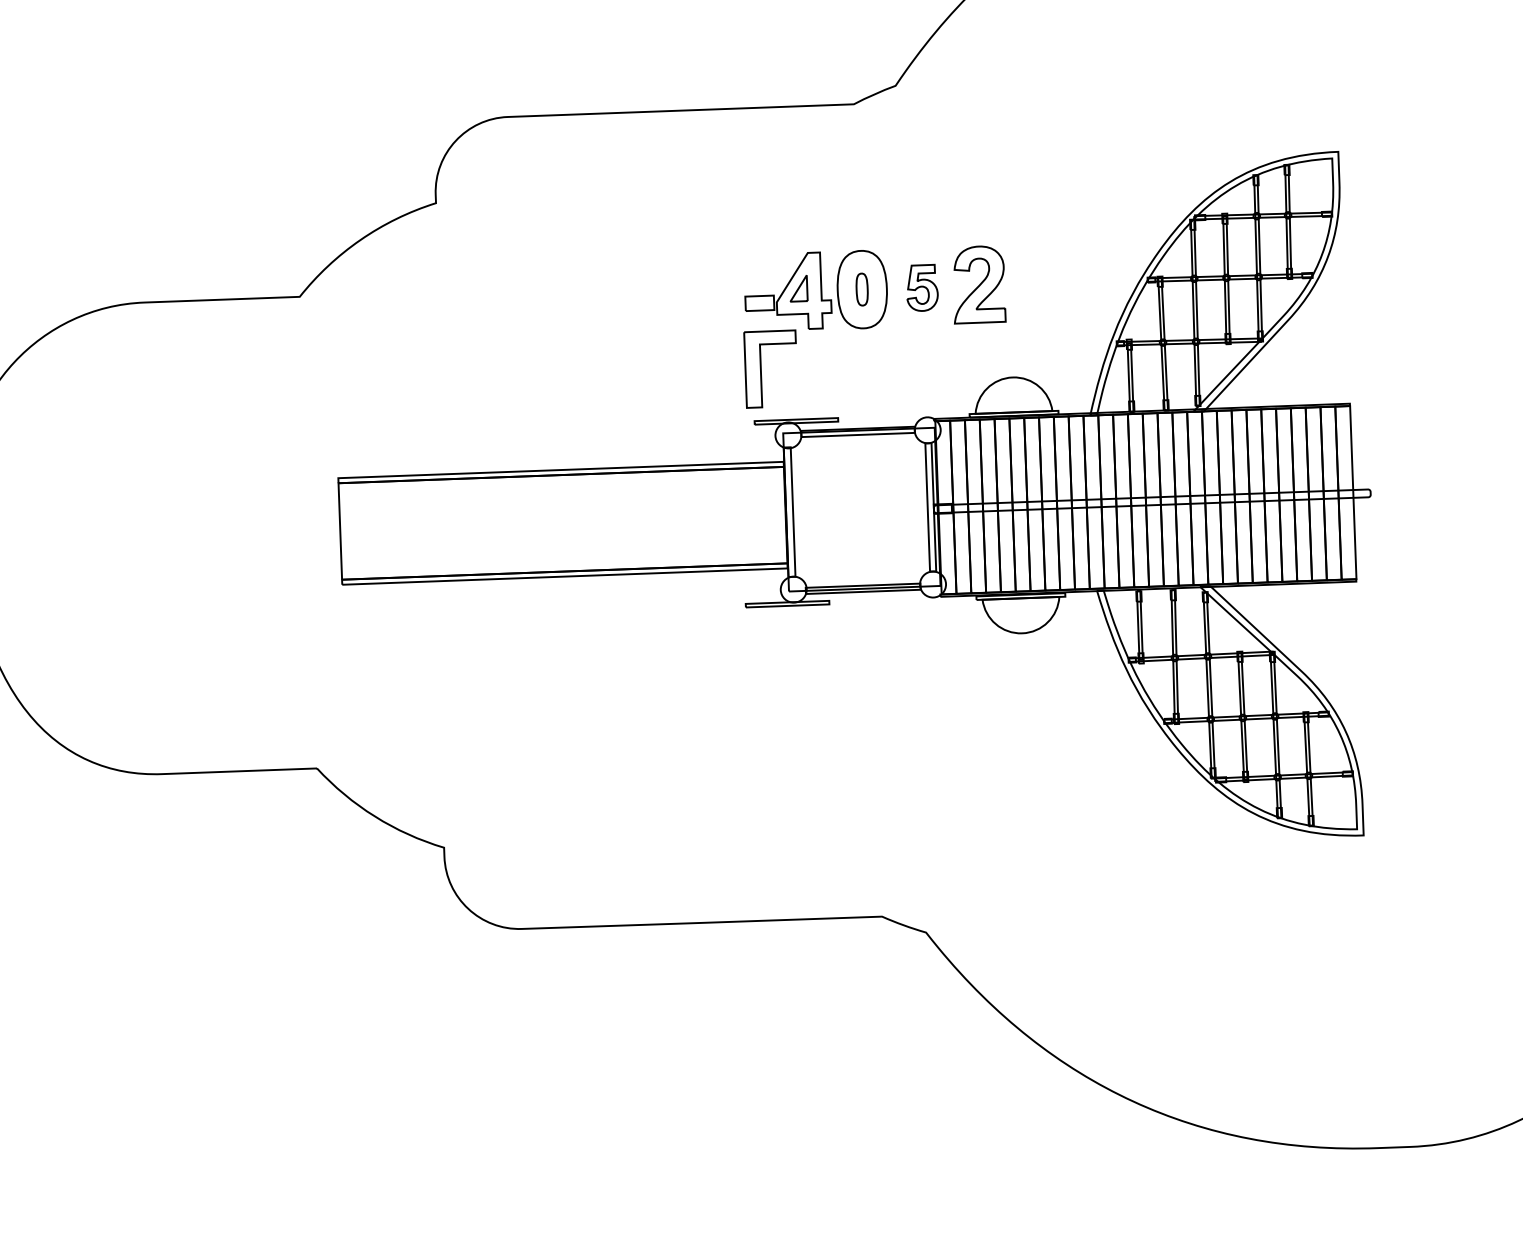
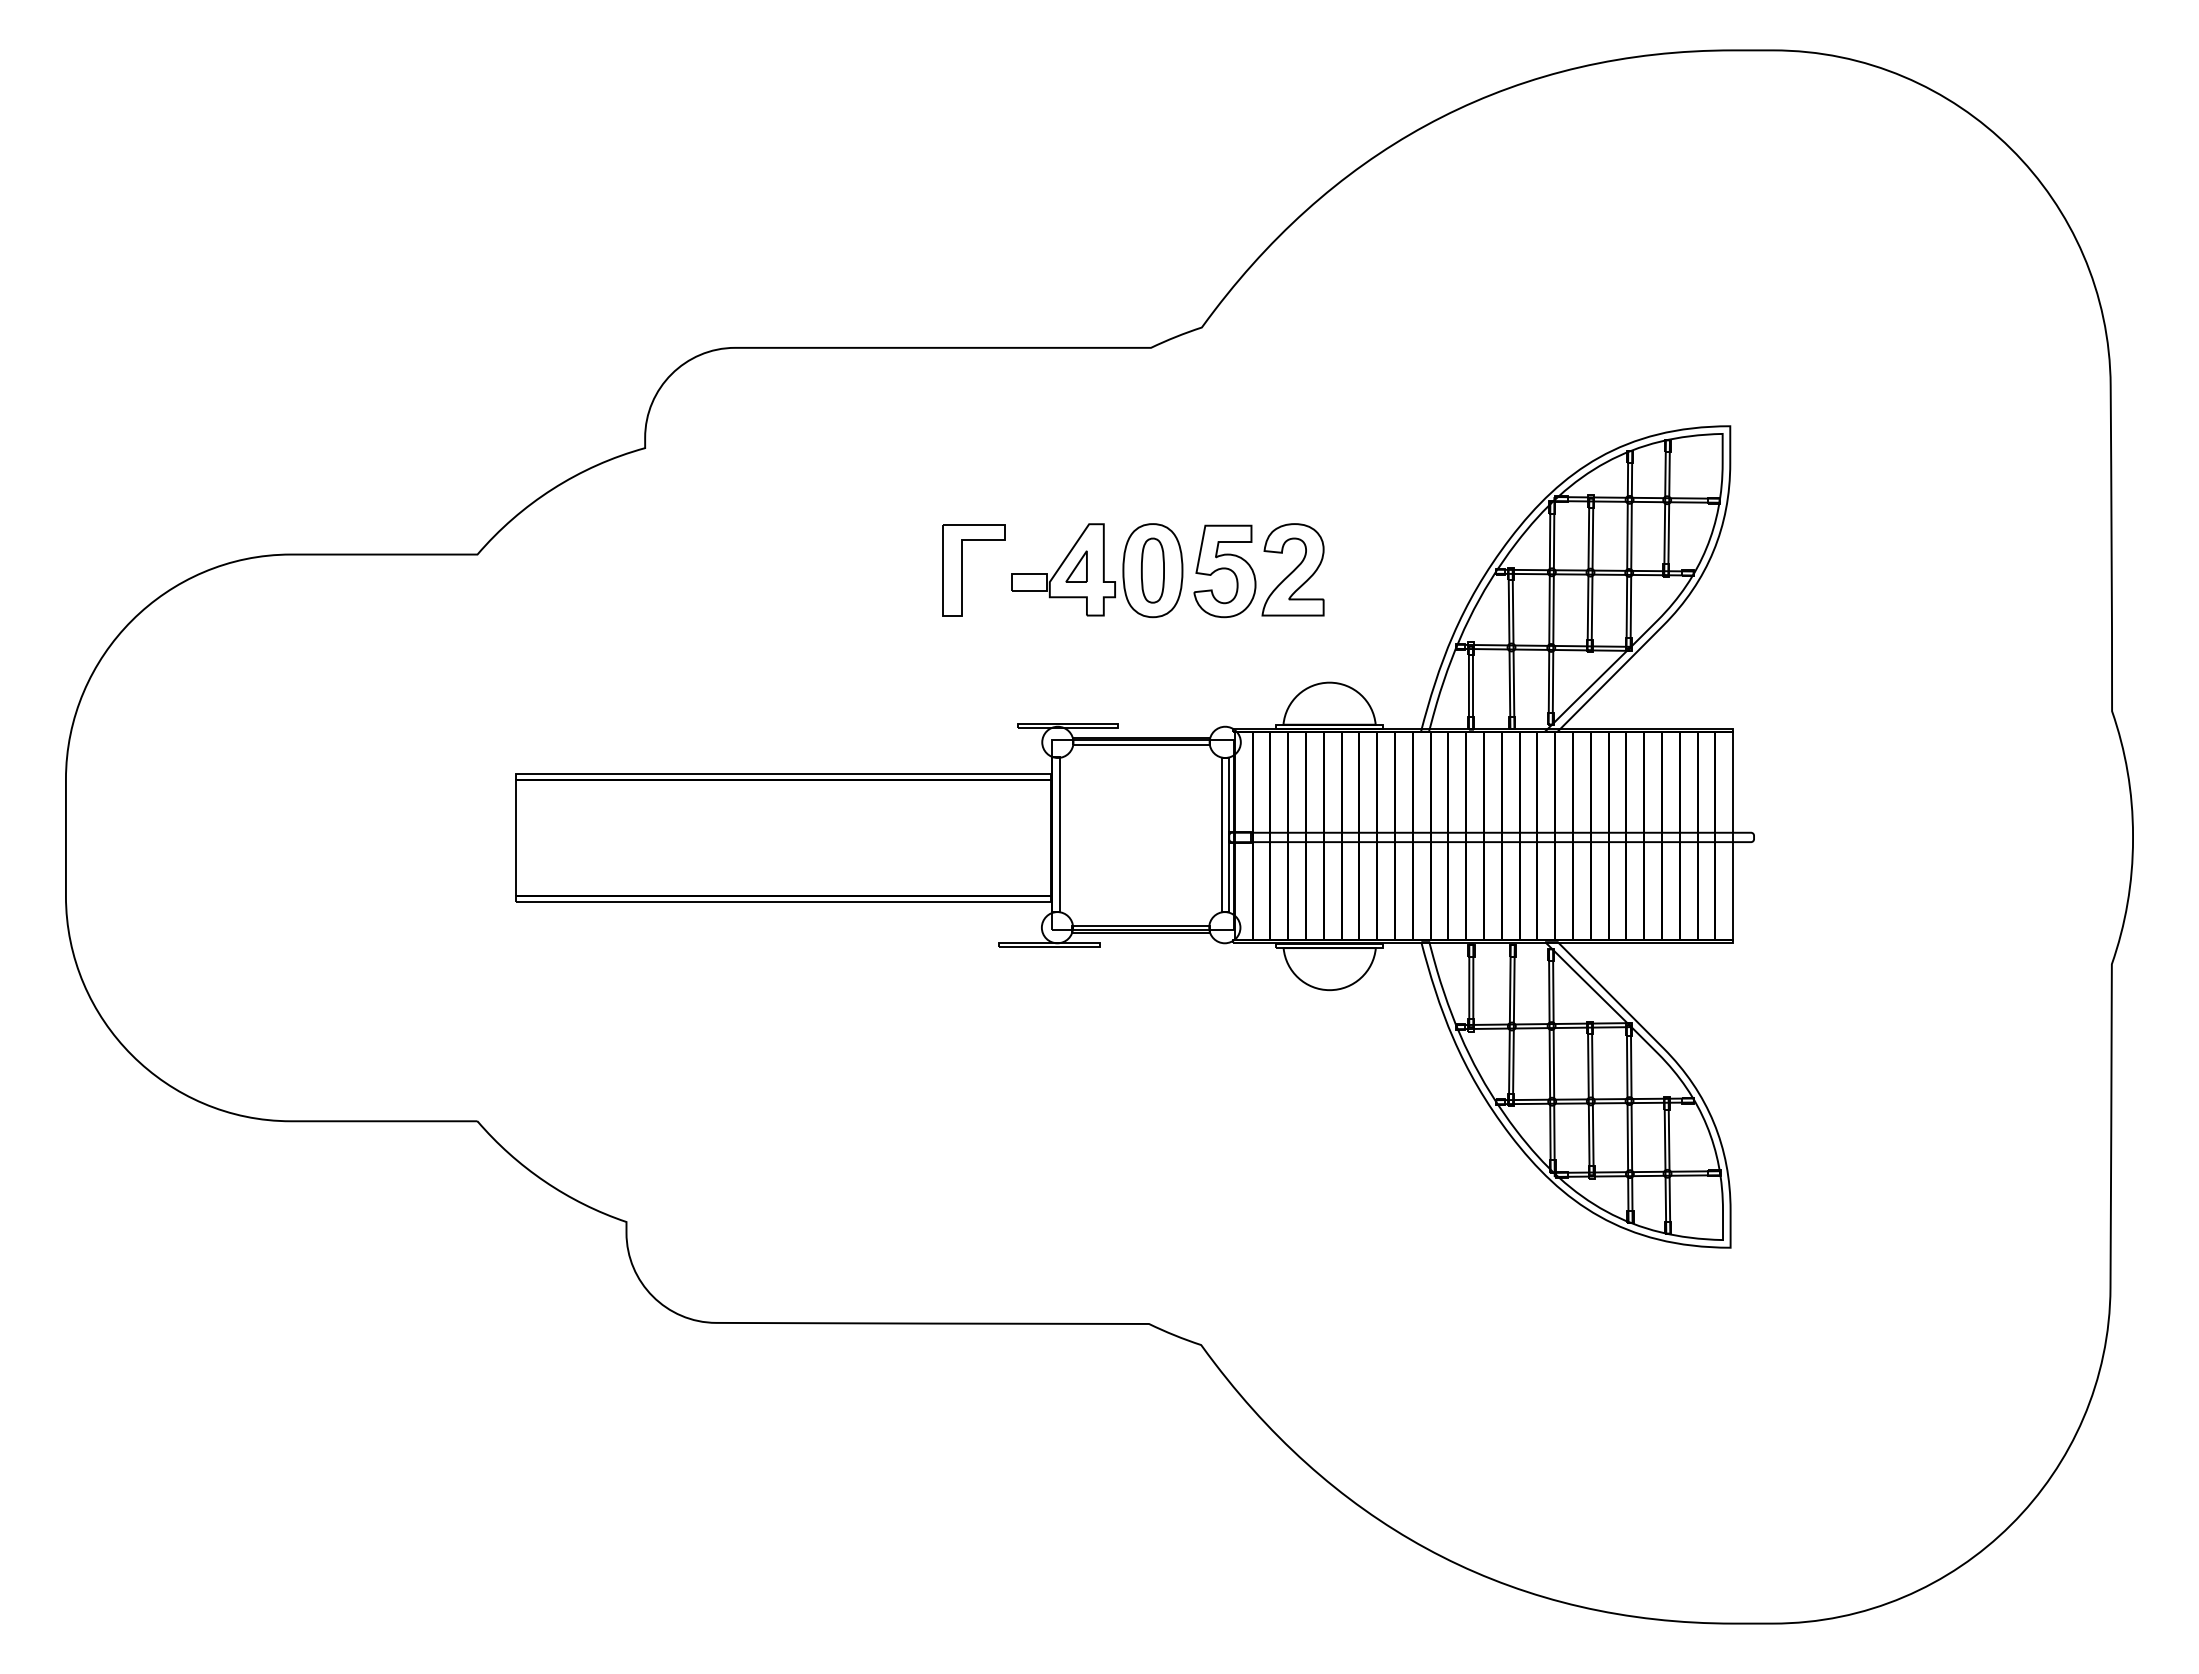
part: (921, 288) -> (1224, 571), size x1.67
part: (861, 289) -> (1152, 570), size x1.67
part: (761, 369) -> (962, 570), moved

